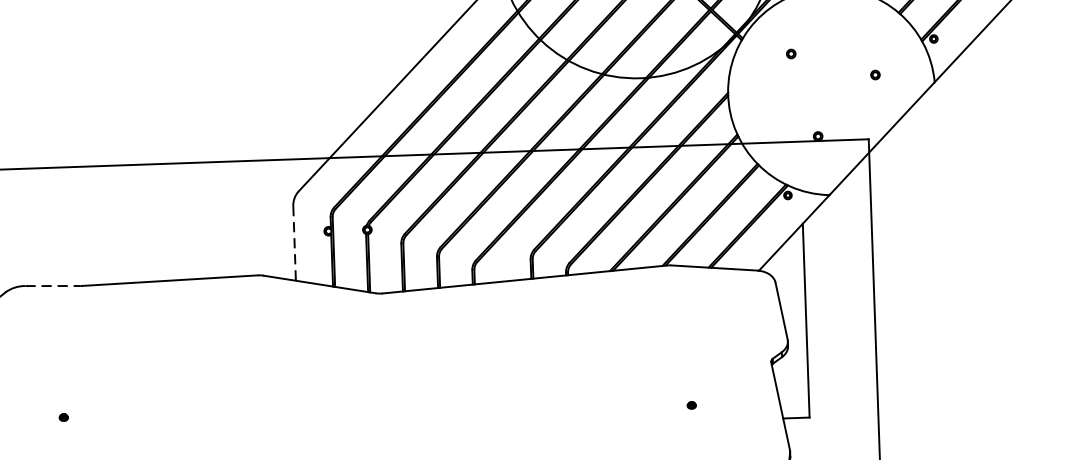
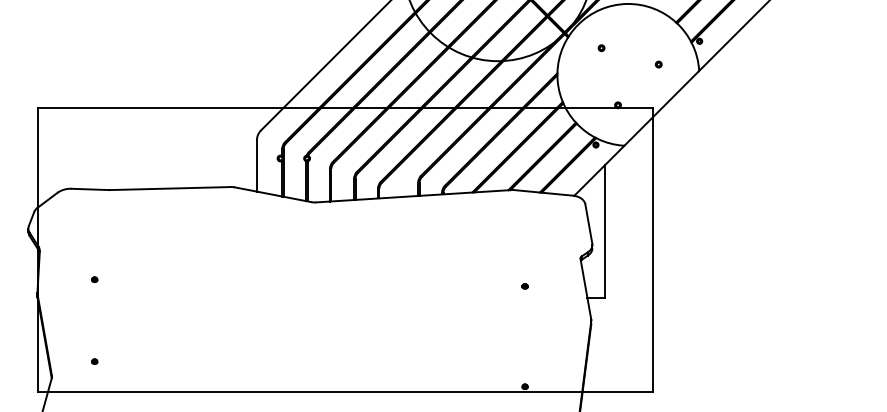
line: (294, 244) -> (256, 166), dashed -> solid
line: (53, 286) -> (90, 189), dashed -> solid

